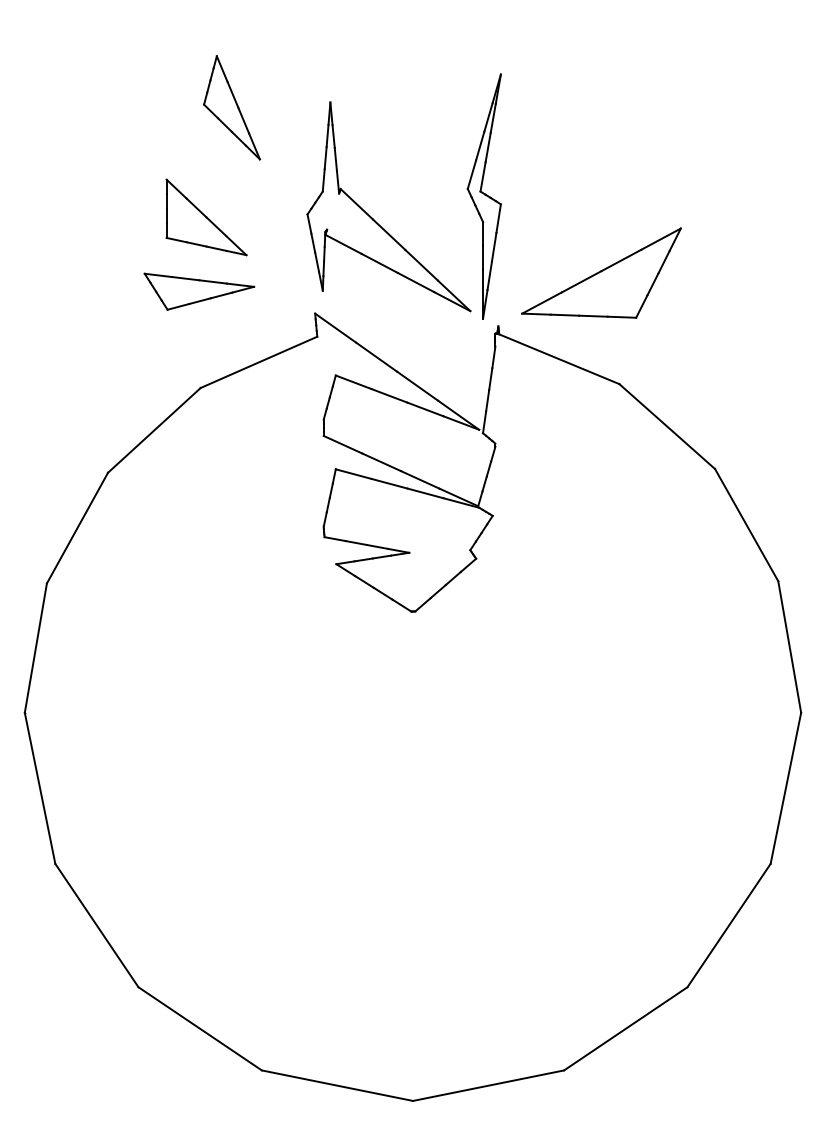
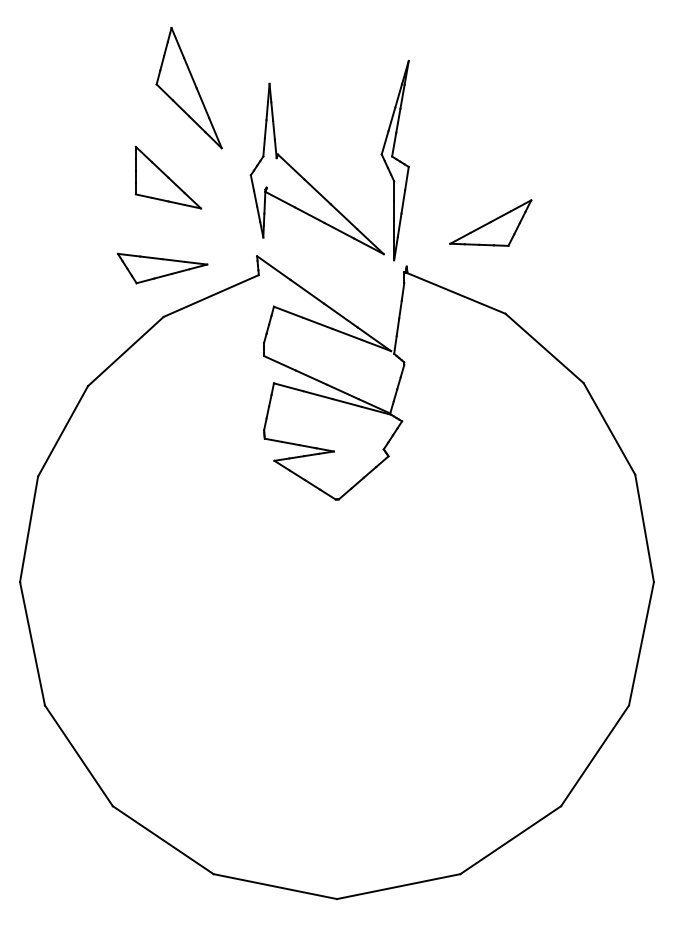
part: (231, 107) -> (188, 87), size x1.43
part: (600, 272) -> (490, 222), size x0.62
part: (199, 291) -> (162, 268), moved

